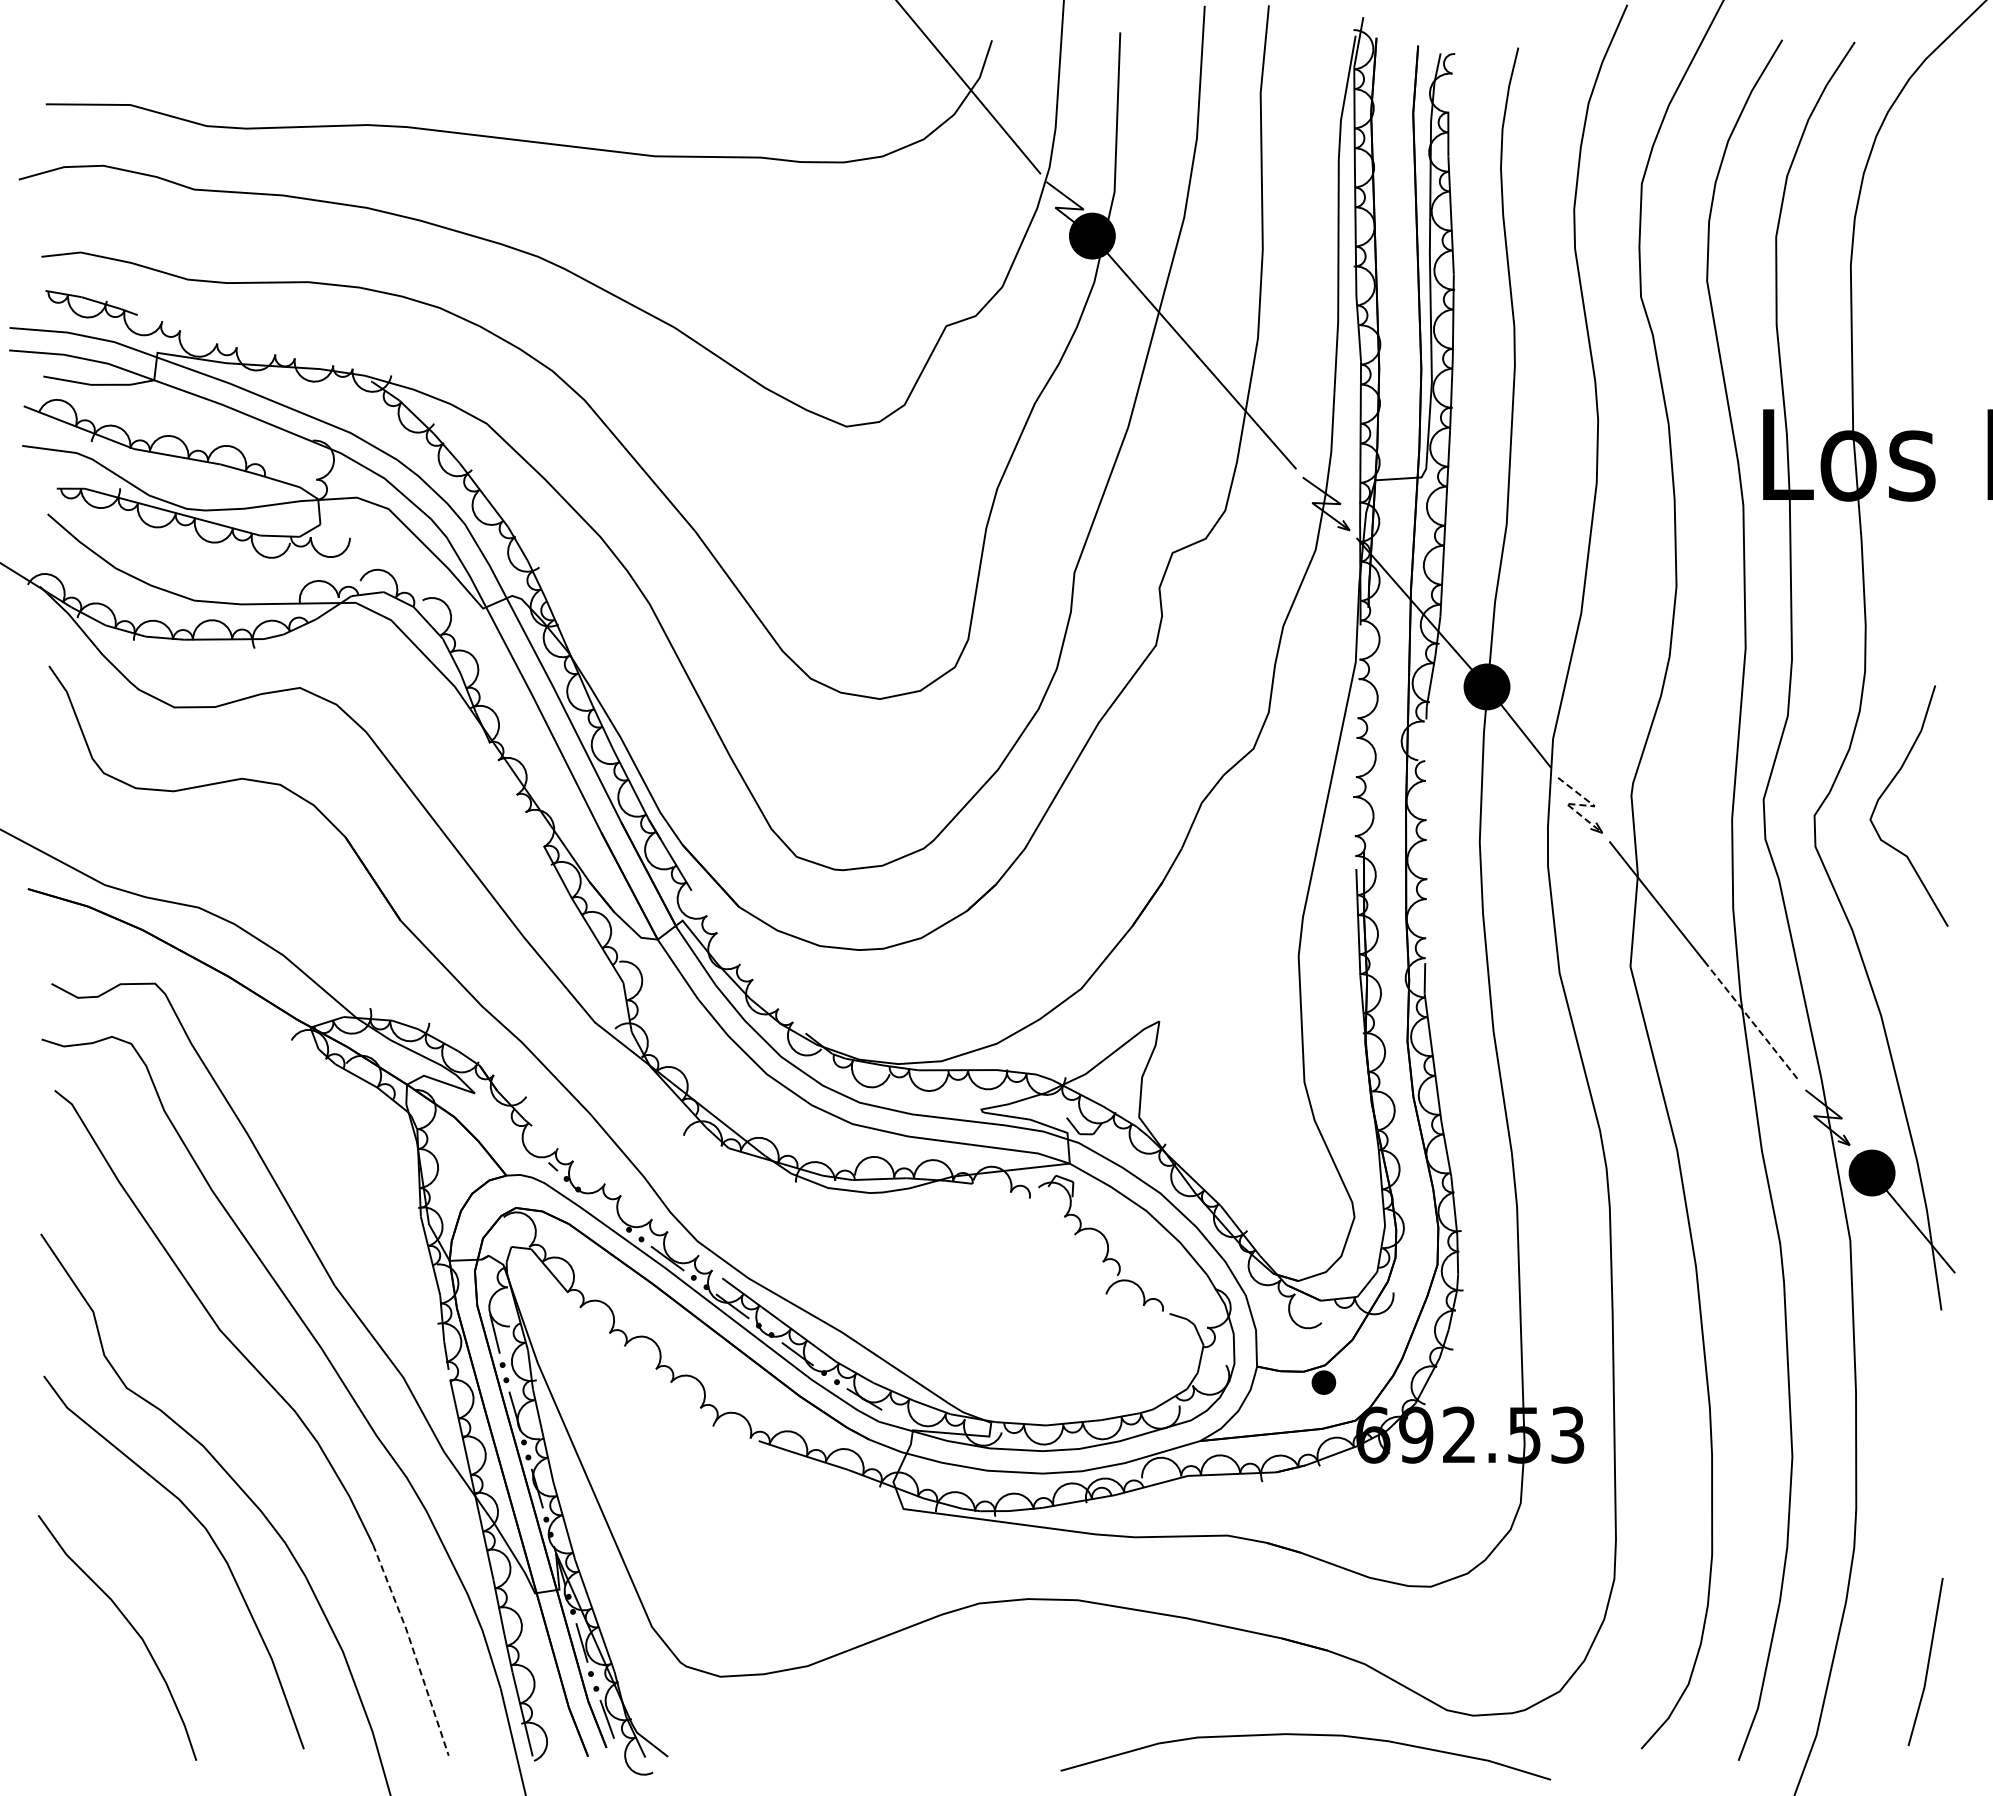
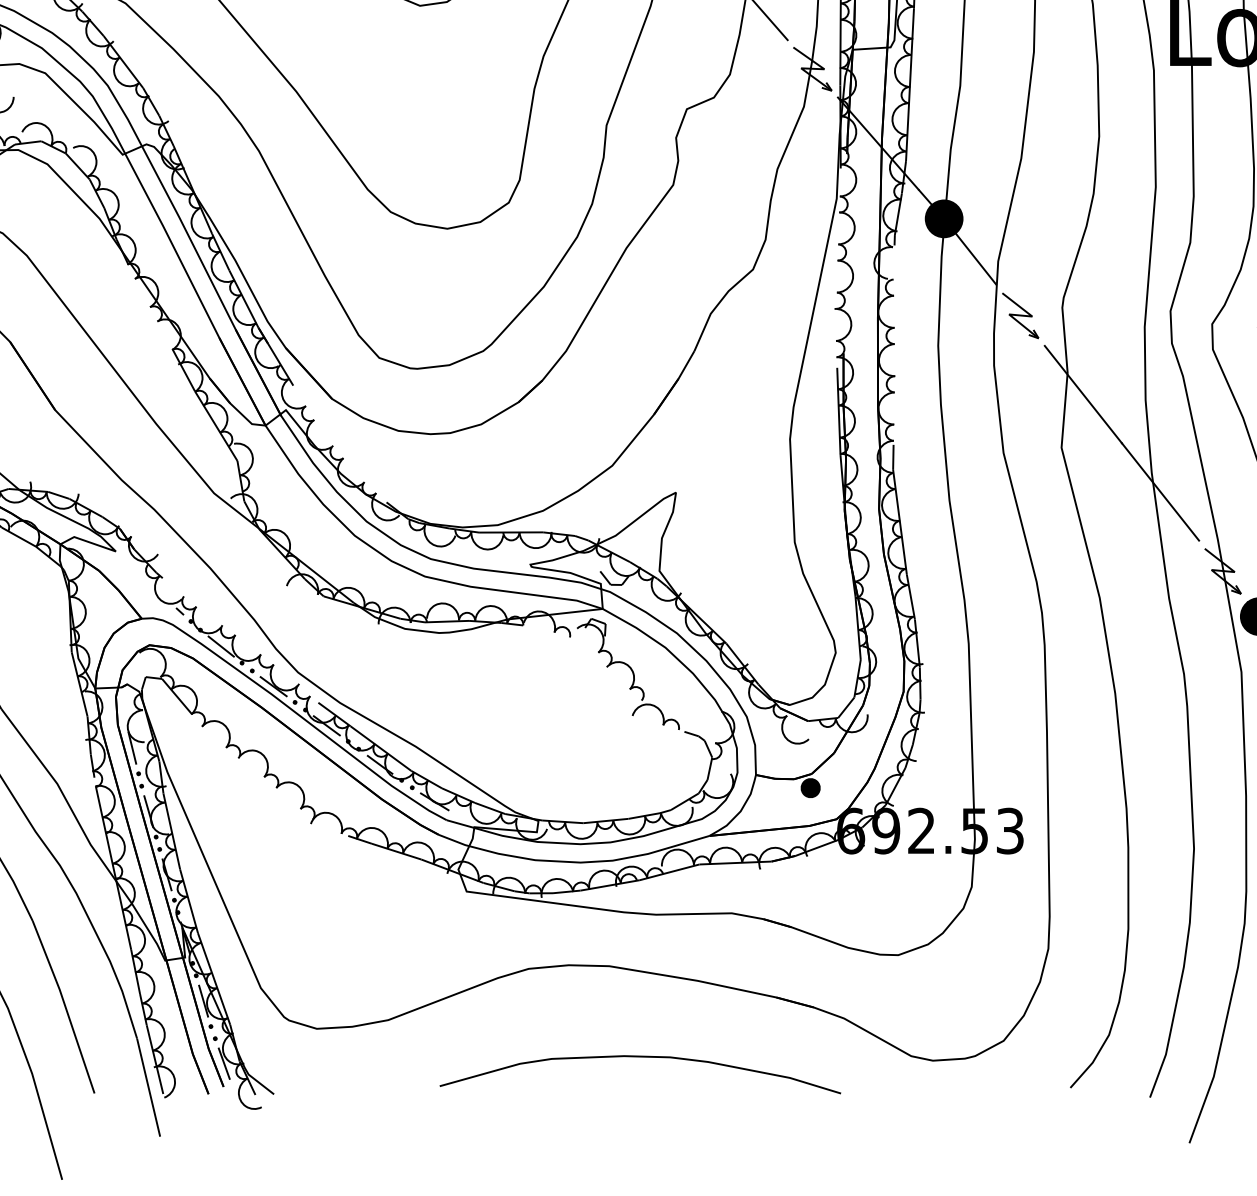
line: (1580, 805) -> (1020, 315), dashed -> solid
line: (1751, 1020) -> (1160, 491), dashed -> solid
line: (603, 1209) -> (221, 646), added
line: (412, 1648) -> (64, 1005), dashed -> solid
curve: (1305, 1735) -> (640, 1057), moved

